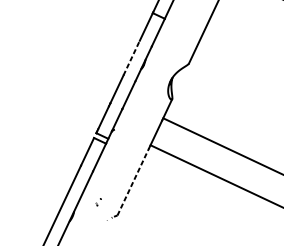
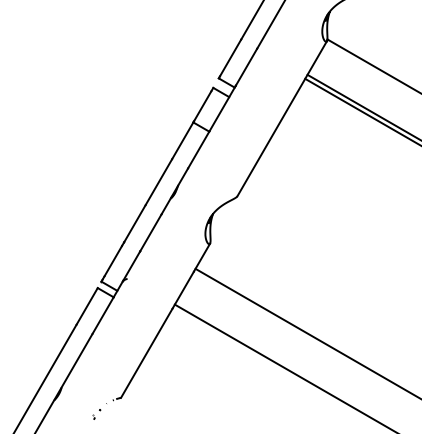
line: (131, 58) -> (158, 182), dashed -> solid
line: (133, 181) -> (147, 352), dashed -> solid
part: (98, 202) -> (96, 414), moved

